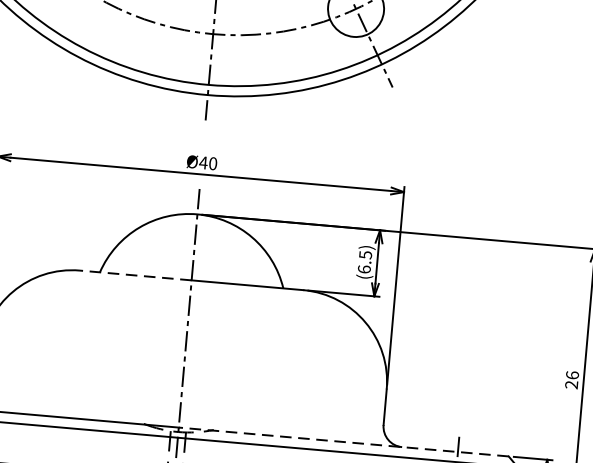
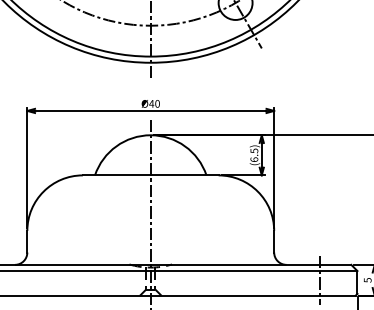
line: (135, 275) -> (116, 175), dashed -> solid
line: (342, 441) -> (250, 264), dashed -> solid

